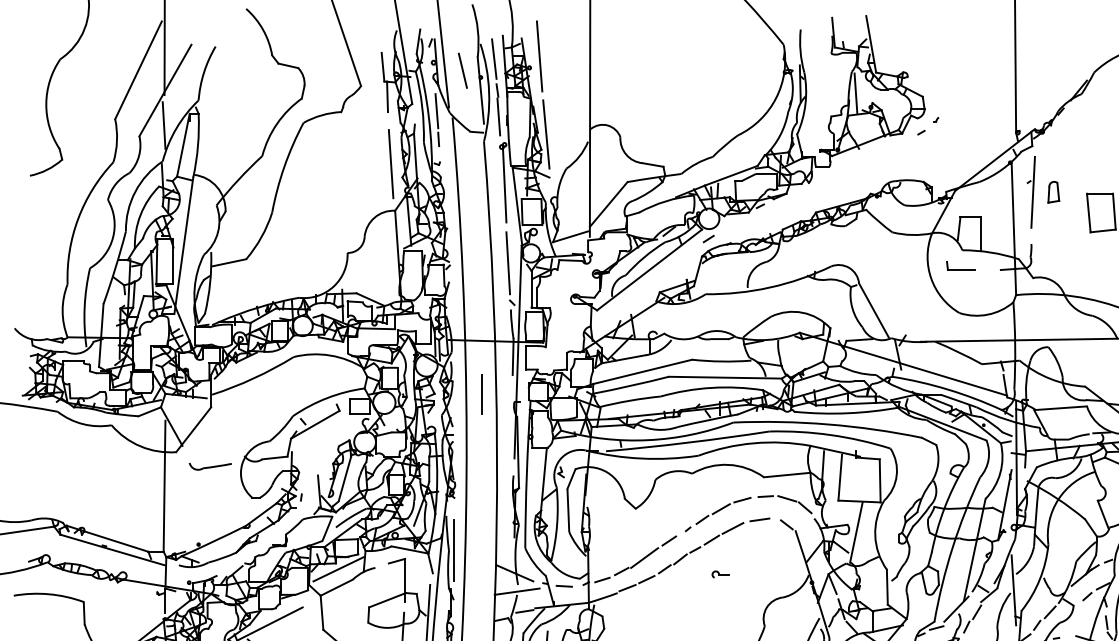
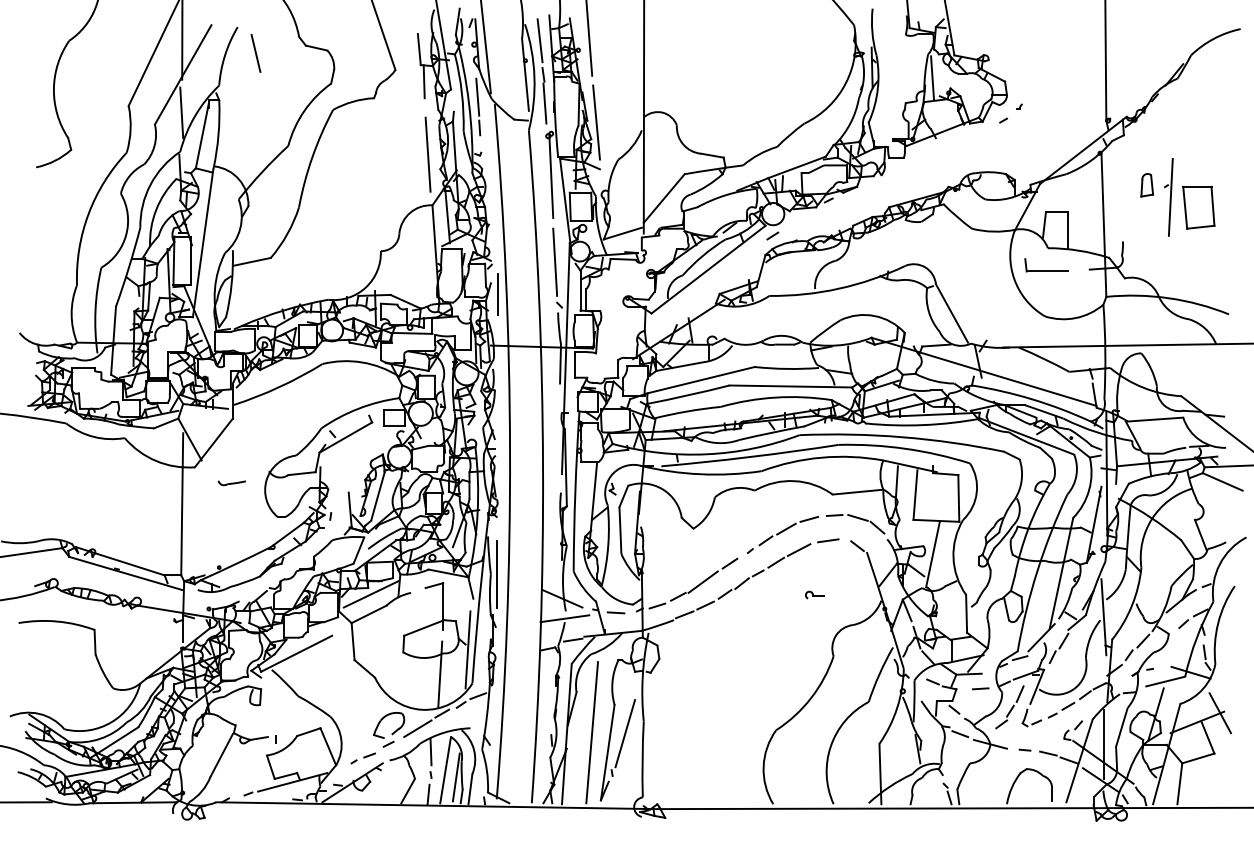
line: (462, 70) -> (255, 53), moved
part: (1031, 192) -> (1168, 197), moved
part: (960, 265) -> (1046, 264), size x1.4
line: (481, 394) -> (497, 294), moved
part: (209, 467) -> (231, 483), size x0.6
part: (720, 573) -> (814, 594), moved

